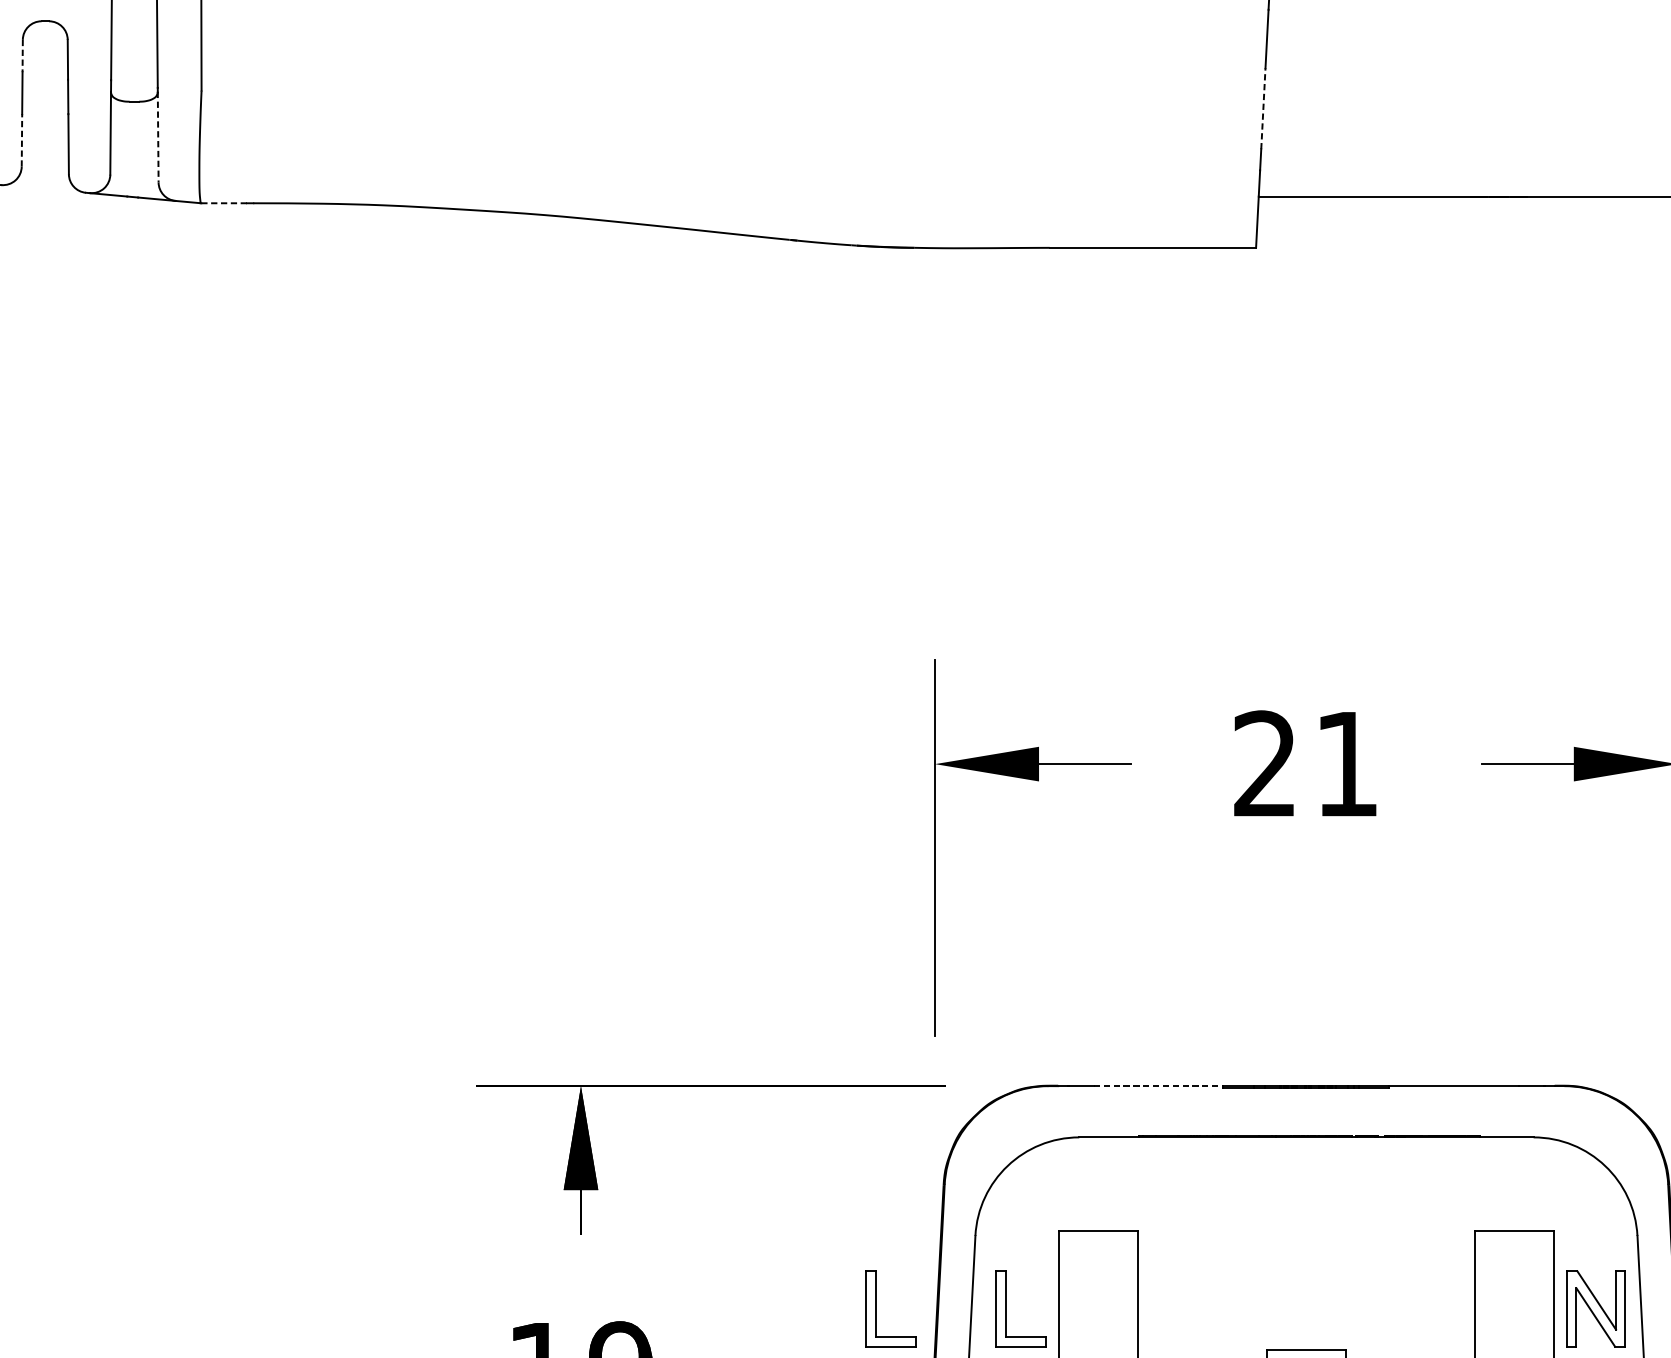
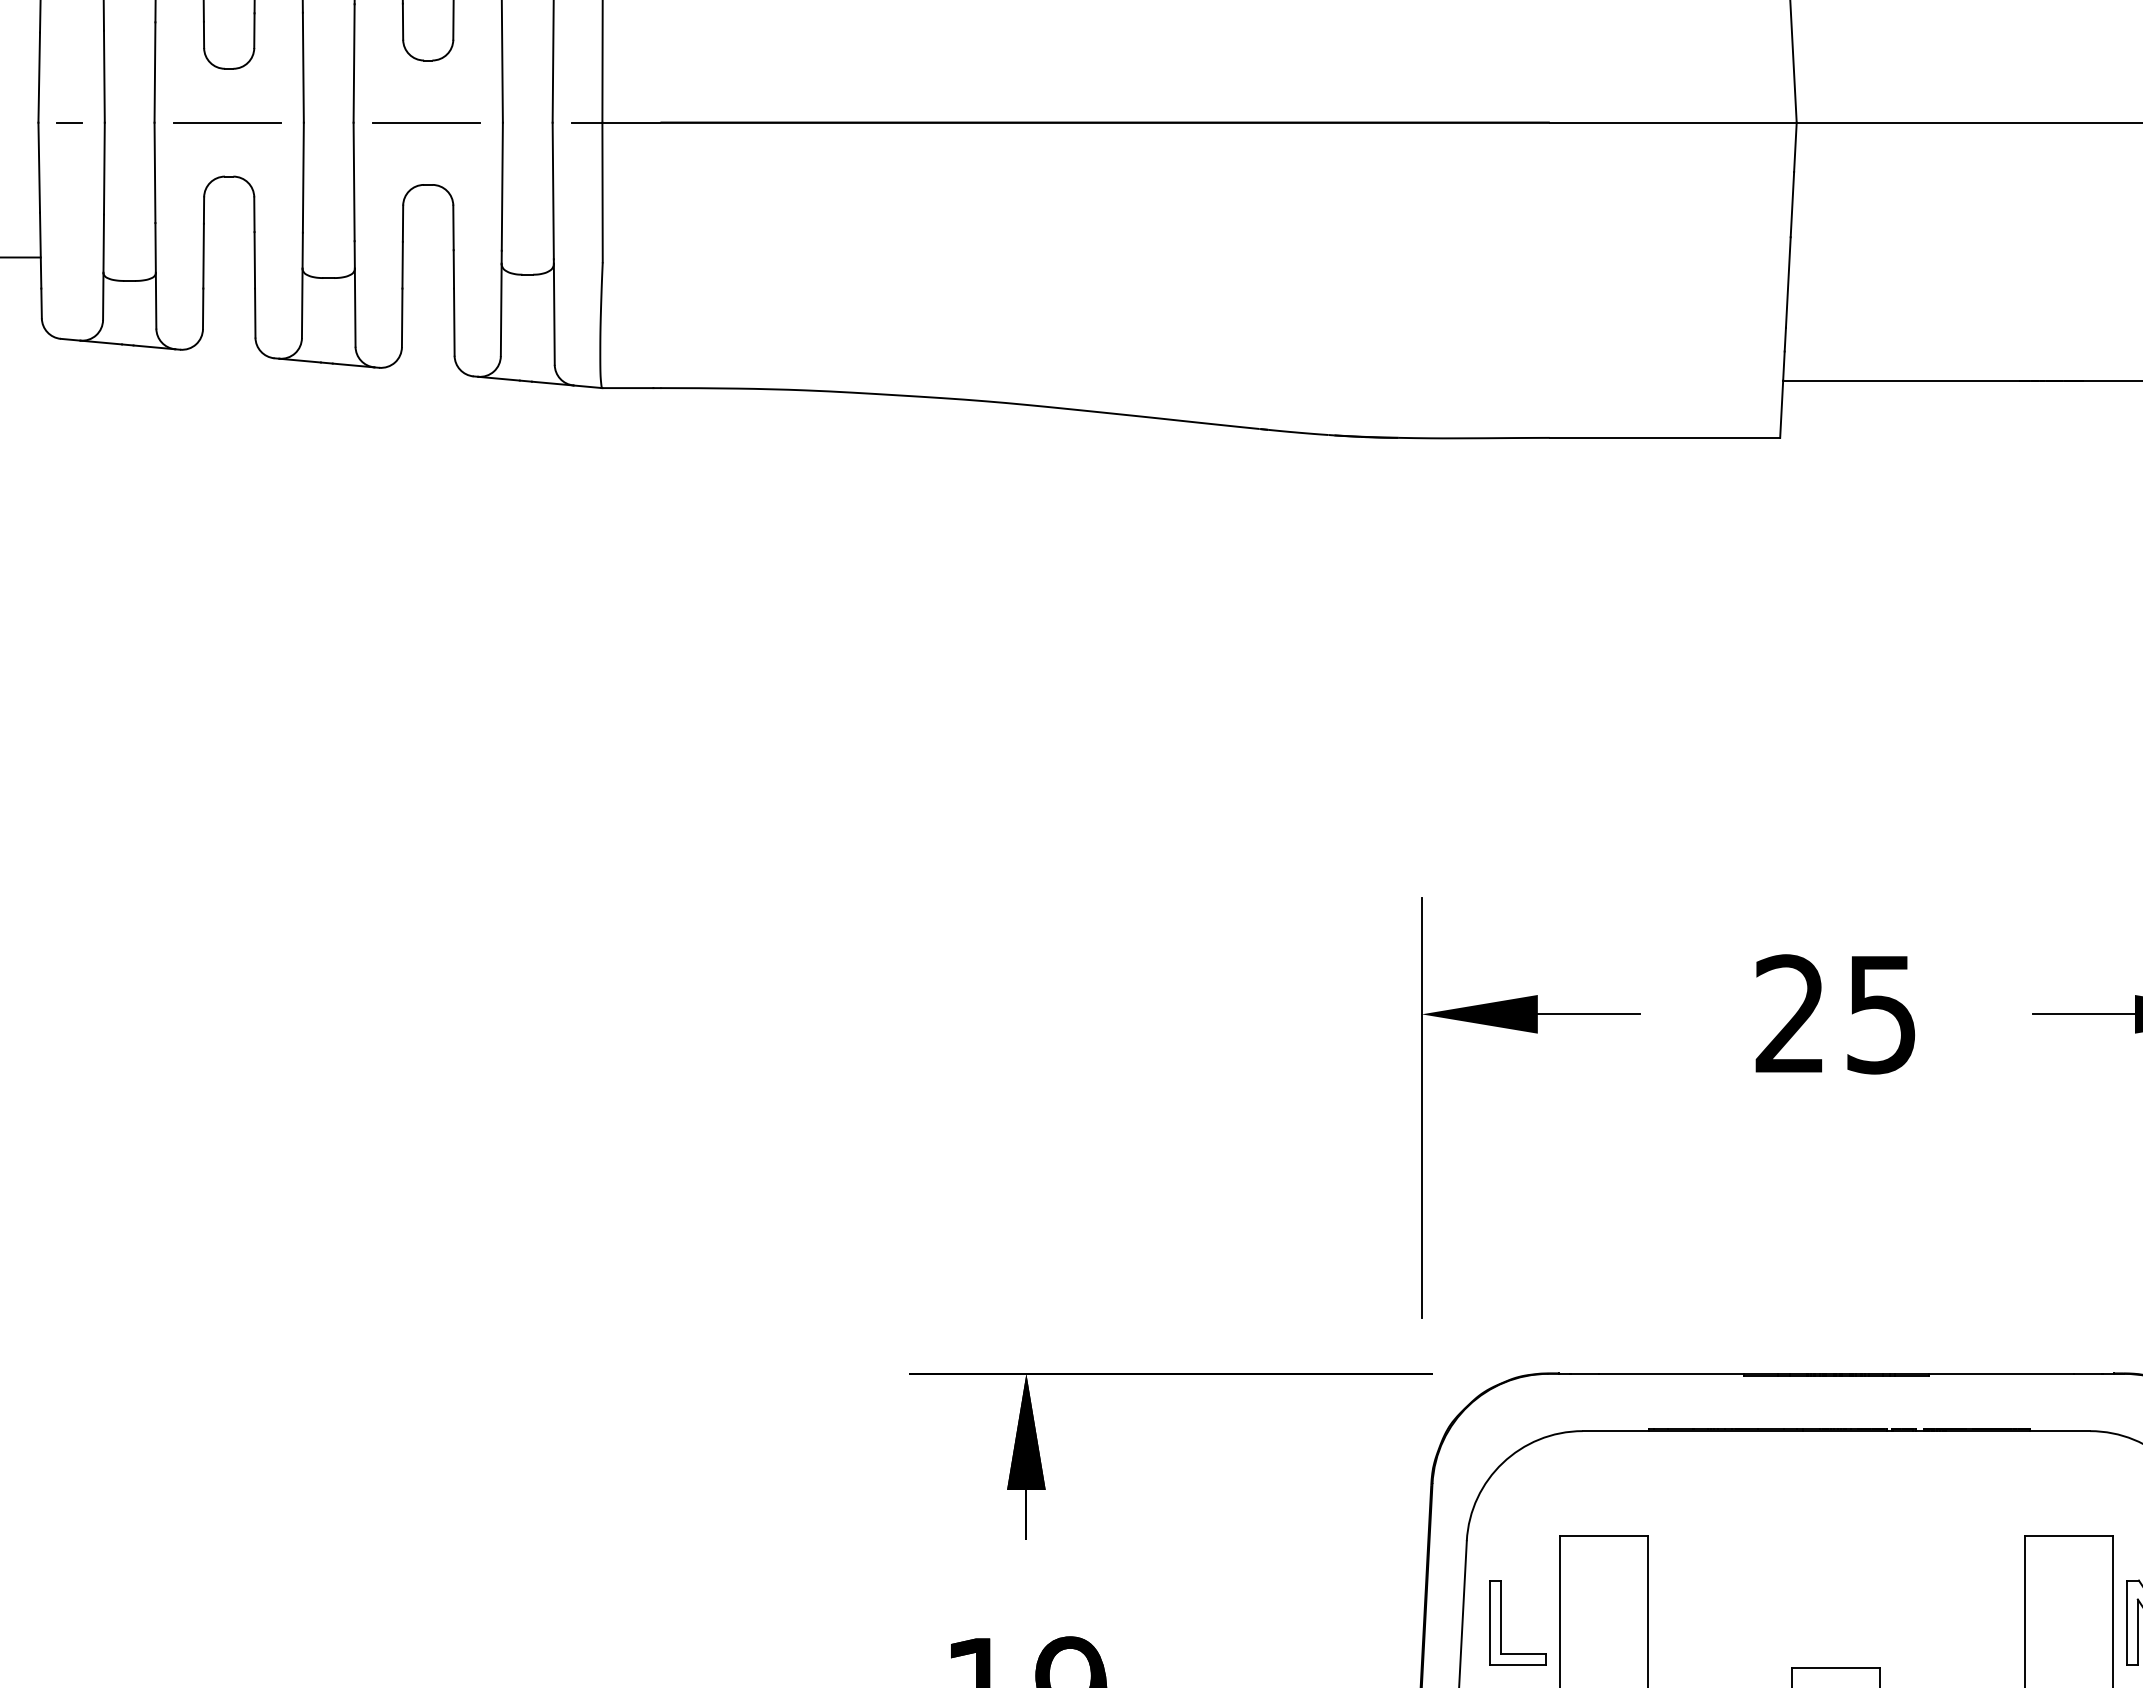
line: (23, 56) -> (403, 224), dashed -> solid
line: (1263, 108) -> (1788, 282), dashed -> solid
line: (158, 137) -> (554, 314), dashed -> solid
line: (22, 140) -> (402, 317), dashed -> solid
line: (223, 203) -> (627, 388), dashed -> solid
text: (1346, 765) -> (1881, 1015), 21 -> 25
line: (1158, 1085) -> (1671, 1373), dashed -> solid
part: (876, 1308) -> (1356, 1622), removed

